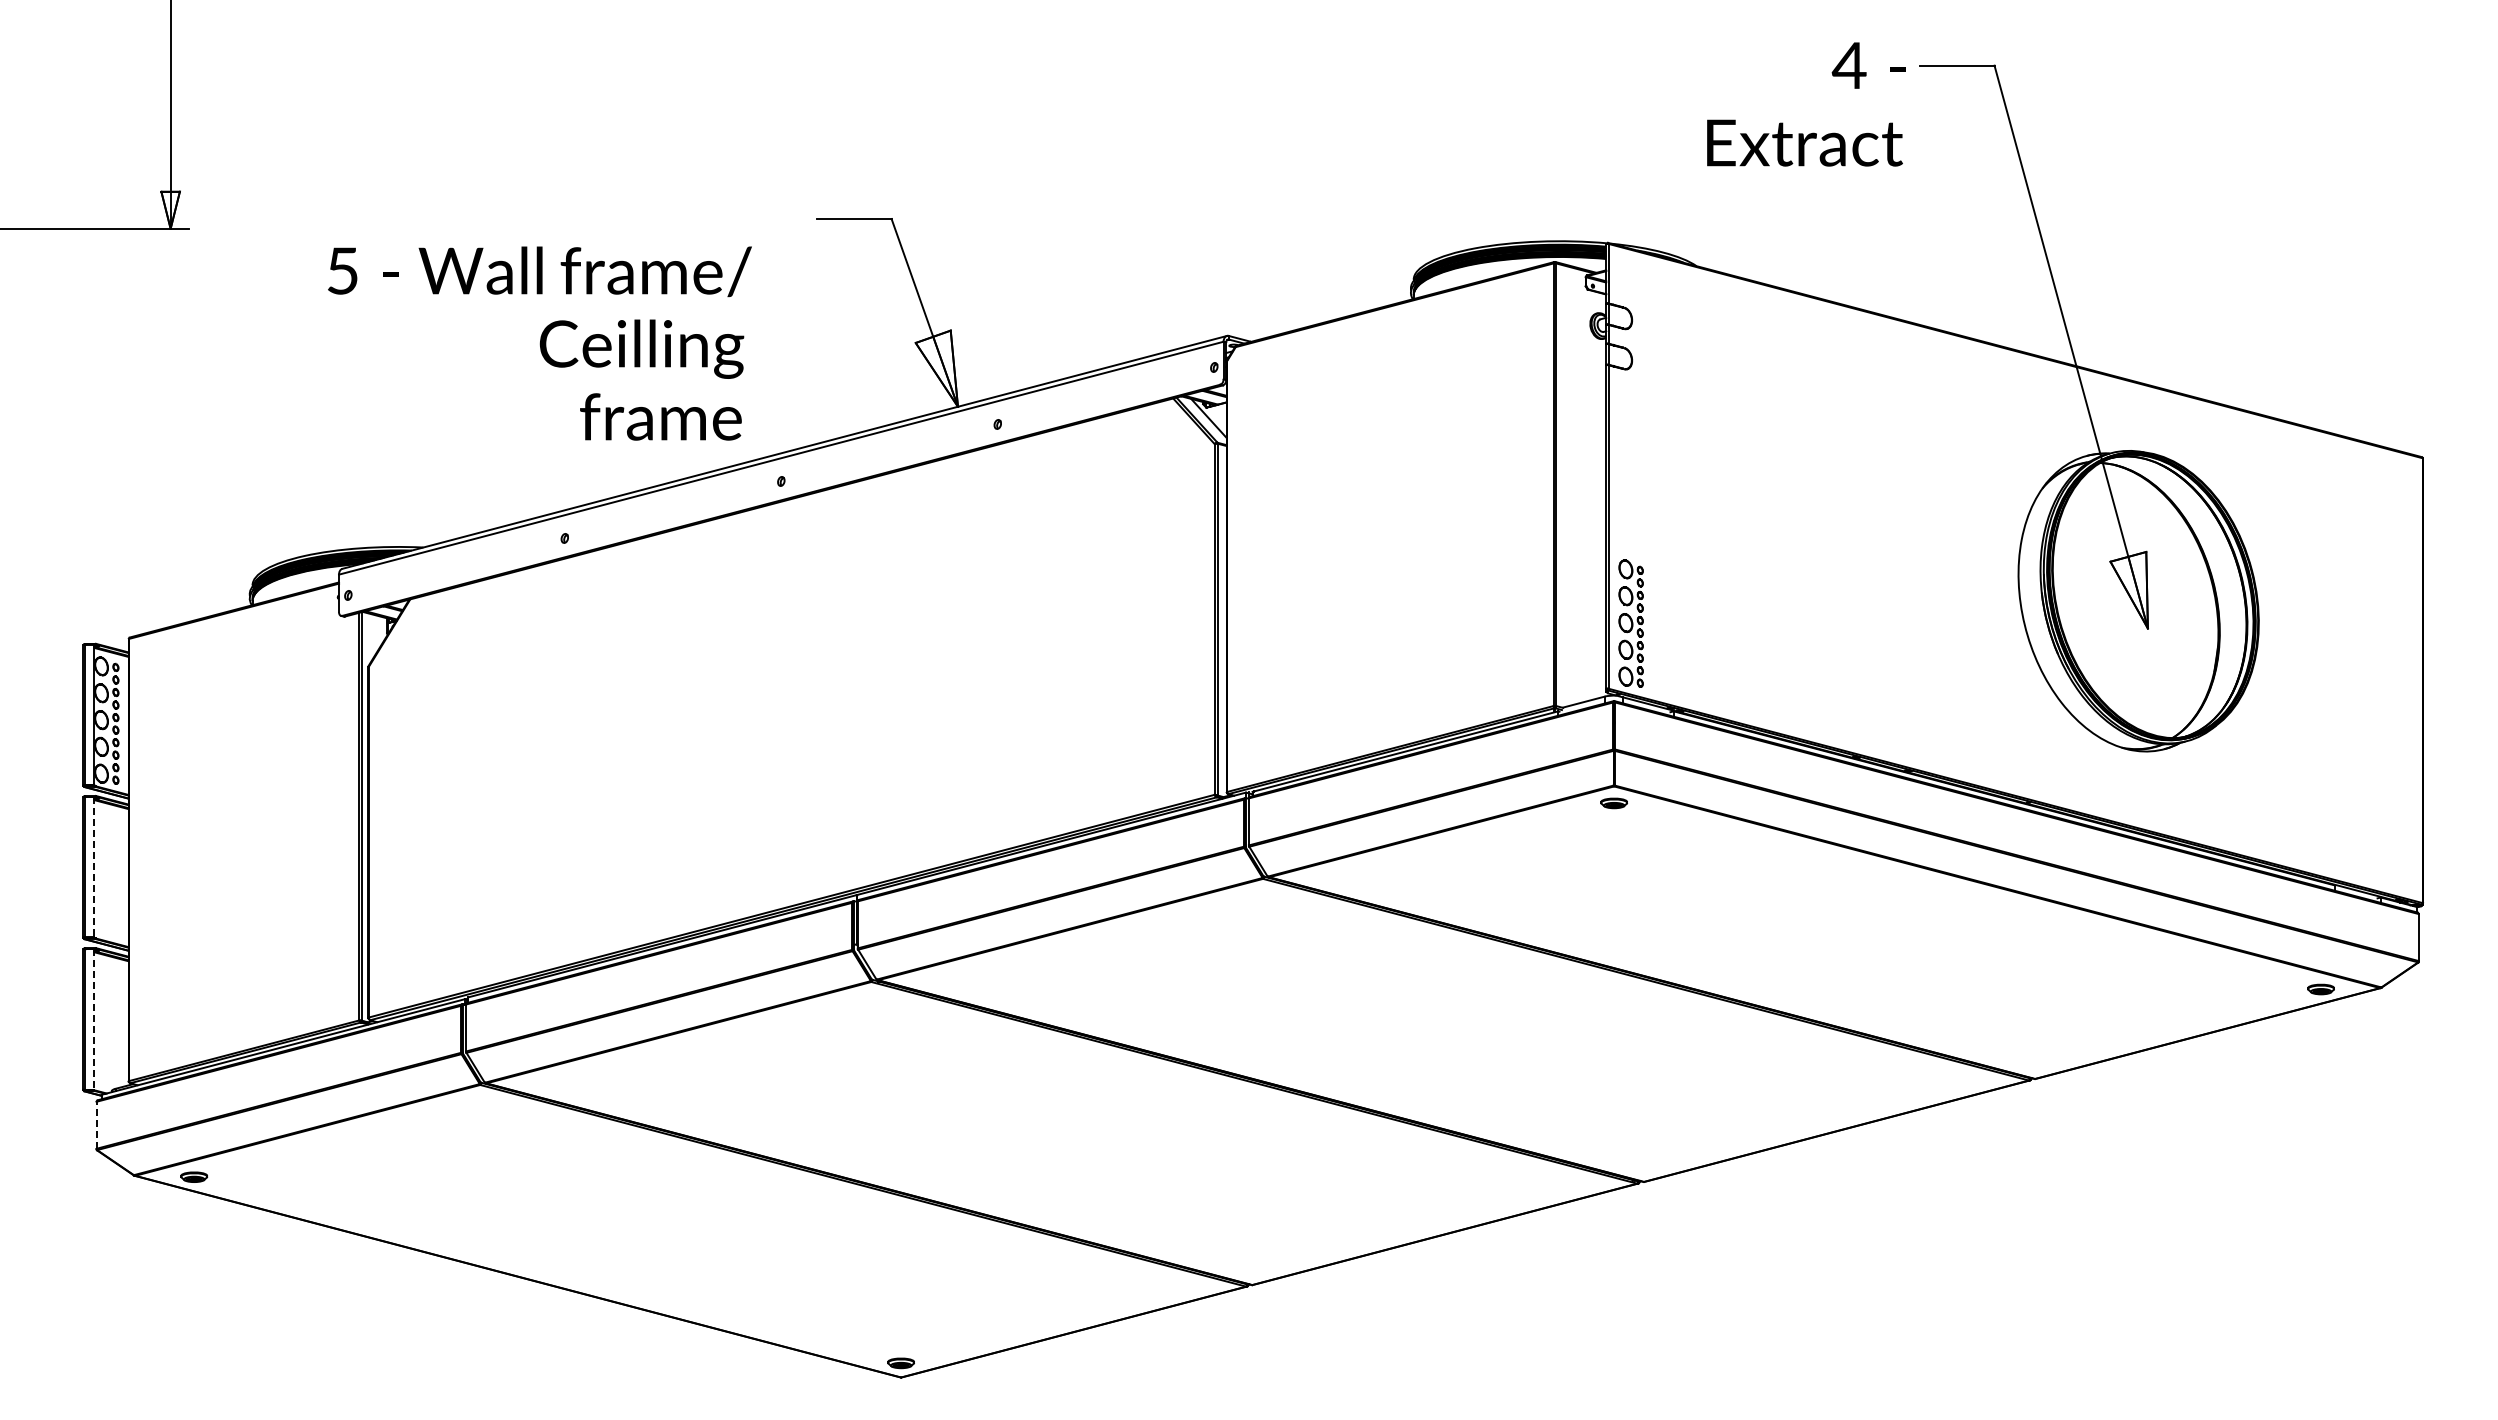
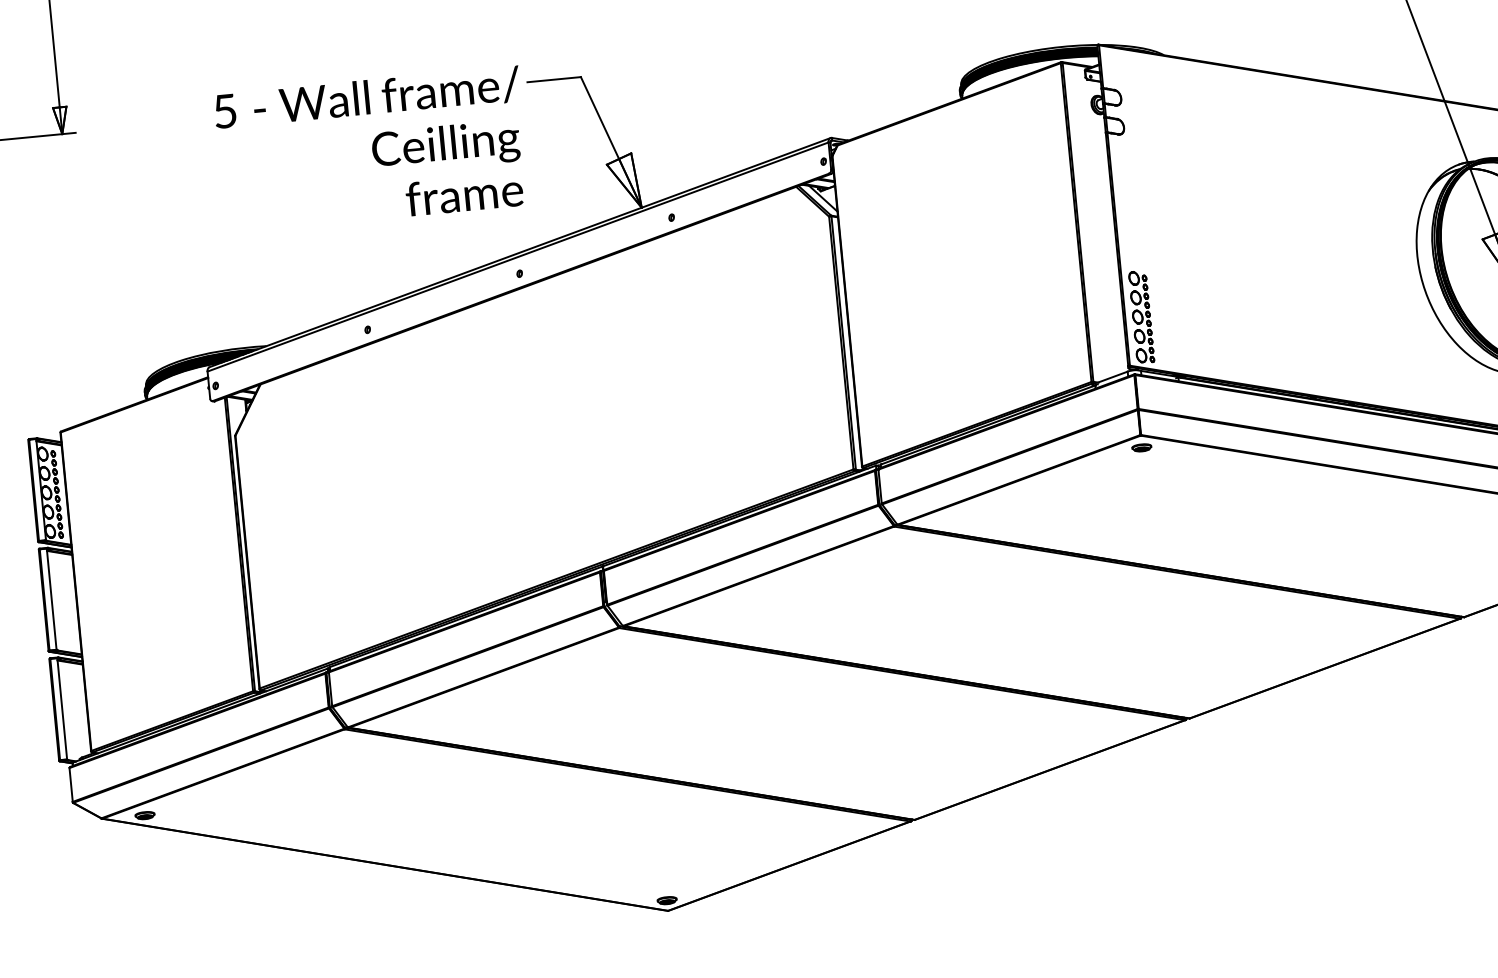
text: (539, 343) -> (371, 149), moved
line: (94, 867) -> (51, 599), dashed -> solid
line: (94, 1019) -> (62, 708), dashed -> solid
line: (96, 1124) -> (71, 784), dashed -> solid

